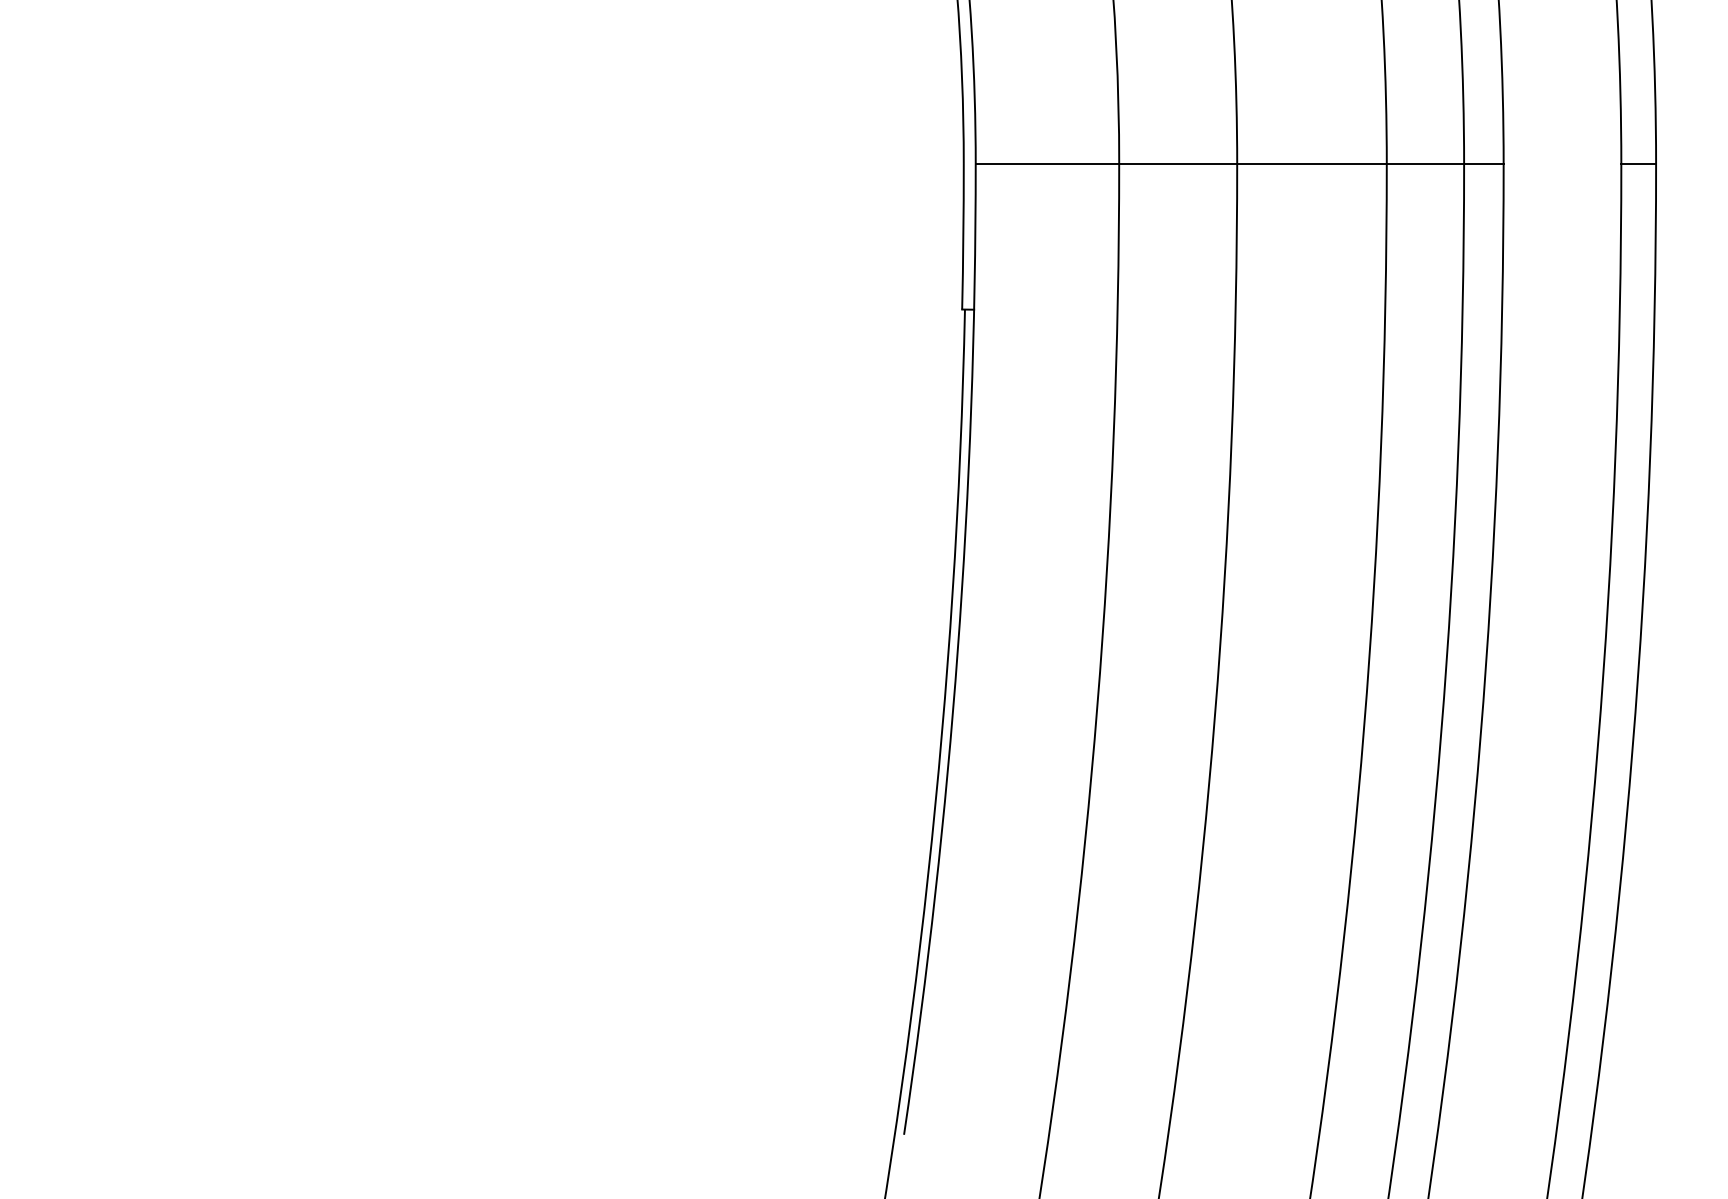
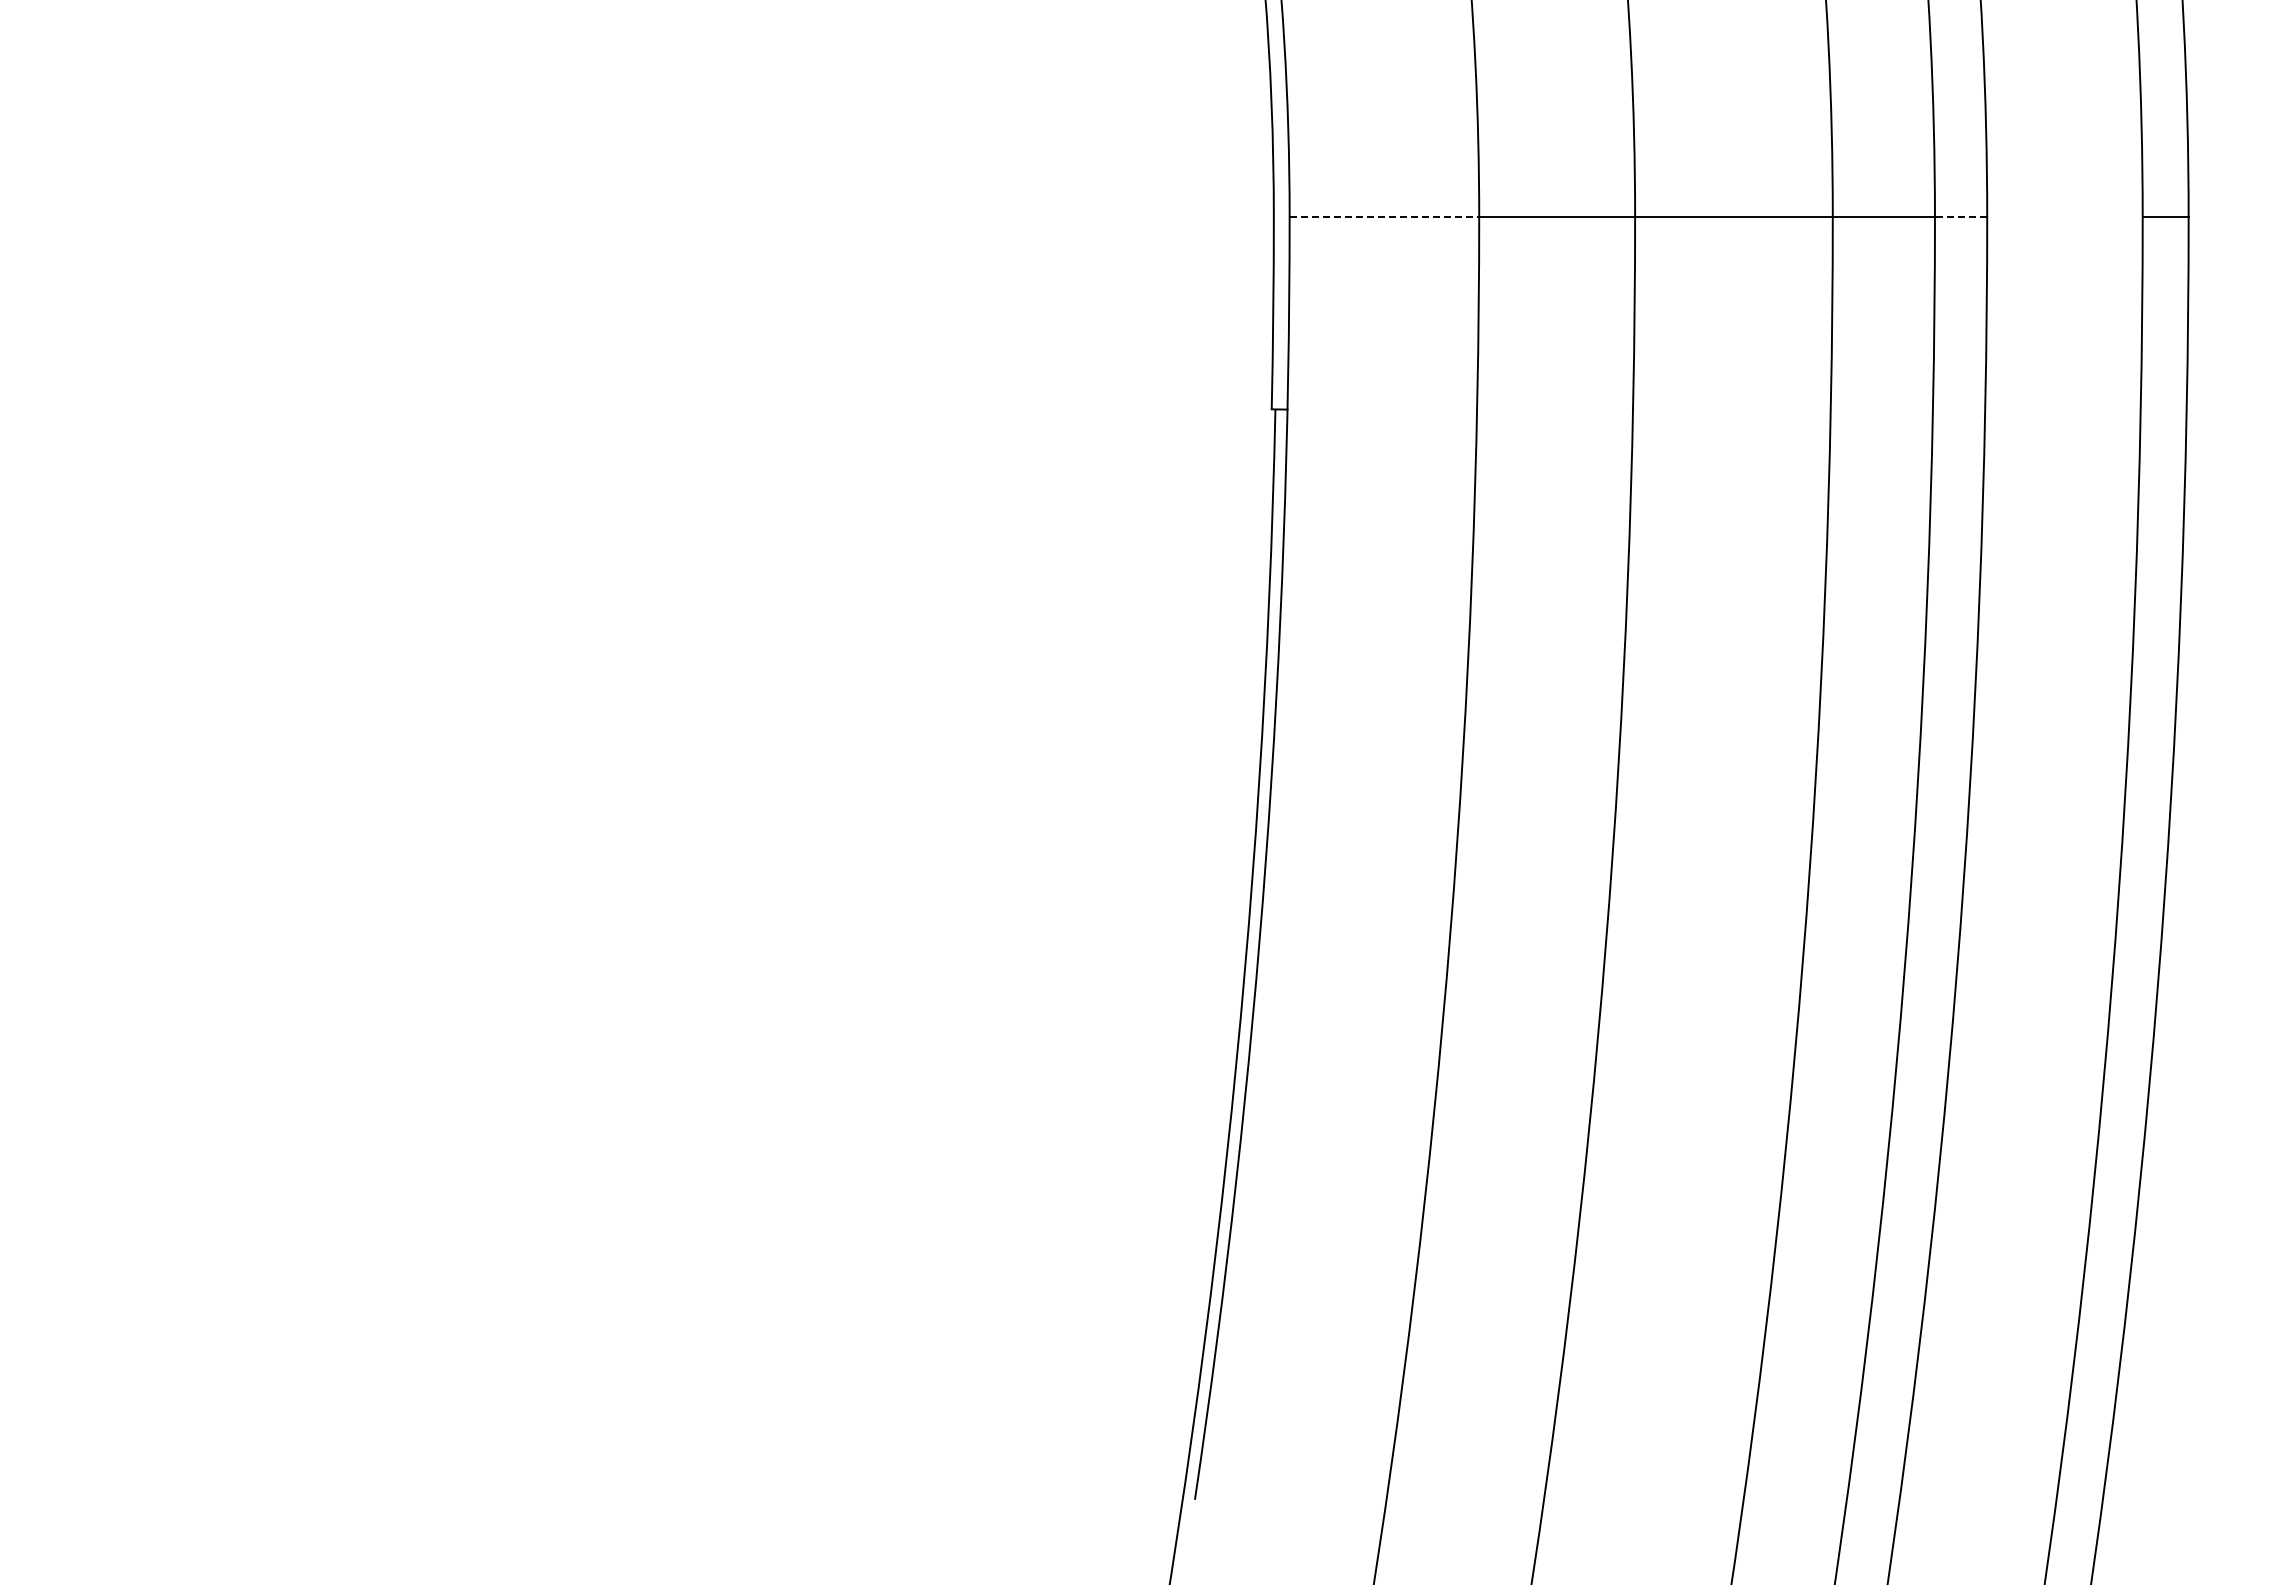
line: (1047, 164) -> (1384, 217), solid -> dashed
line: (1483, 164) -> (1960, 217), solid -> dashed

